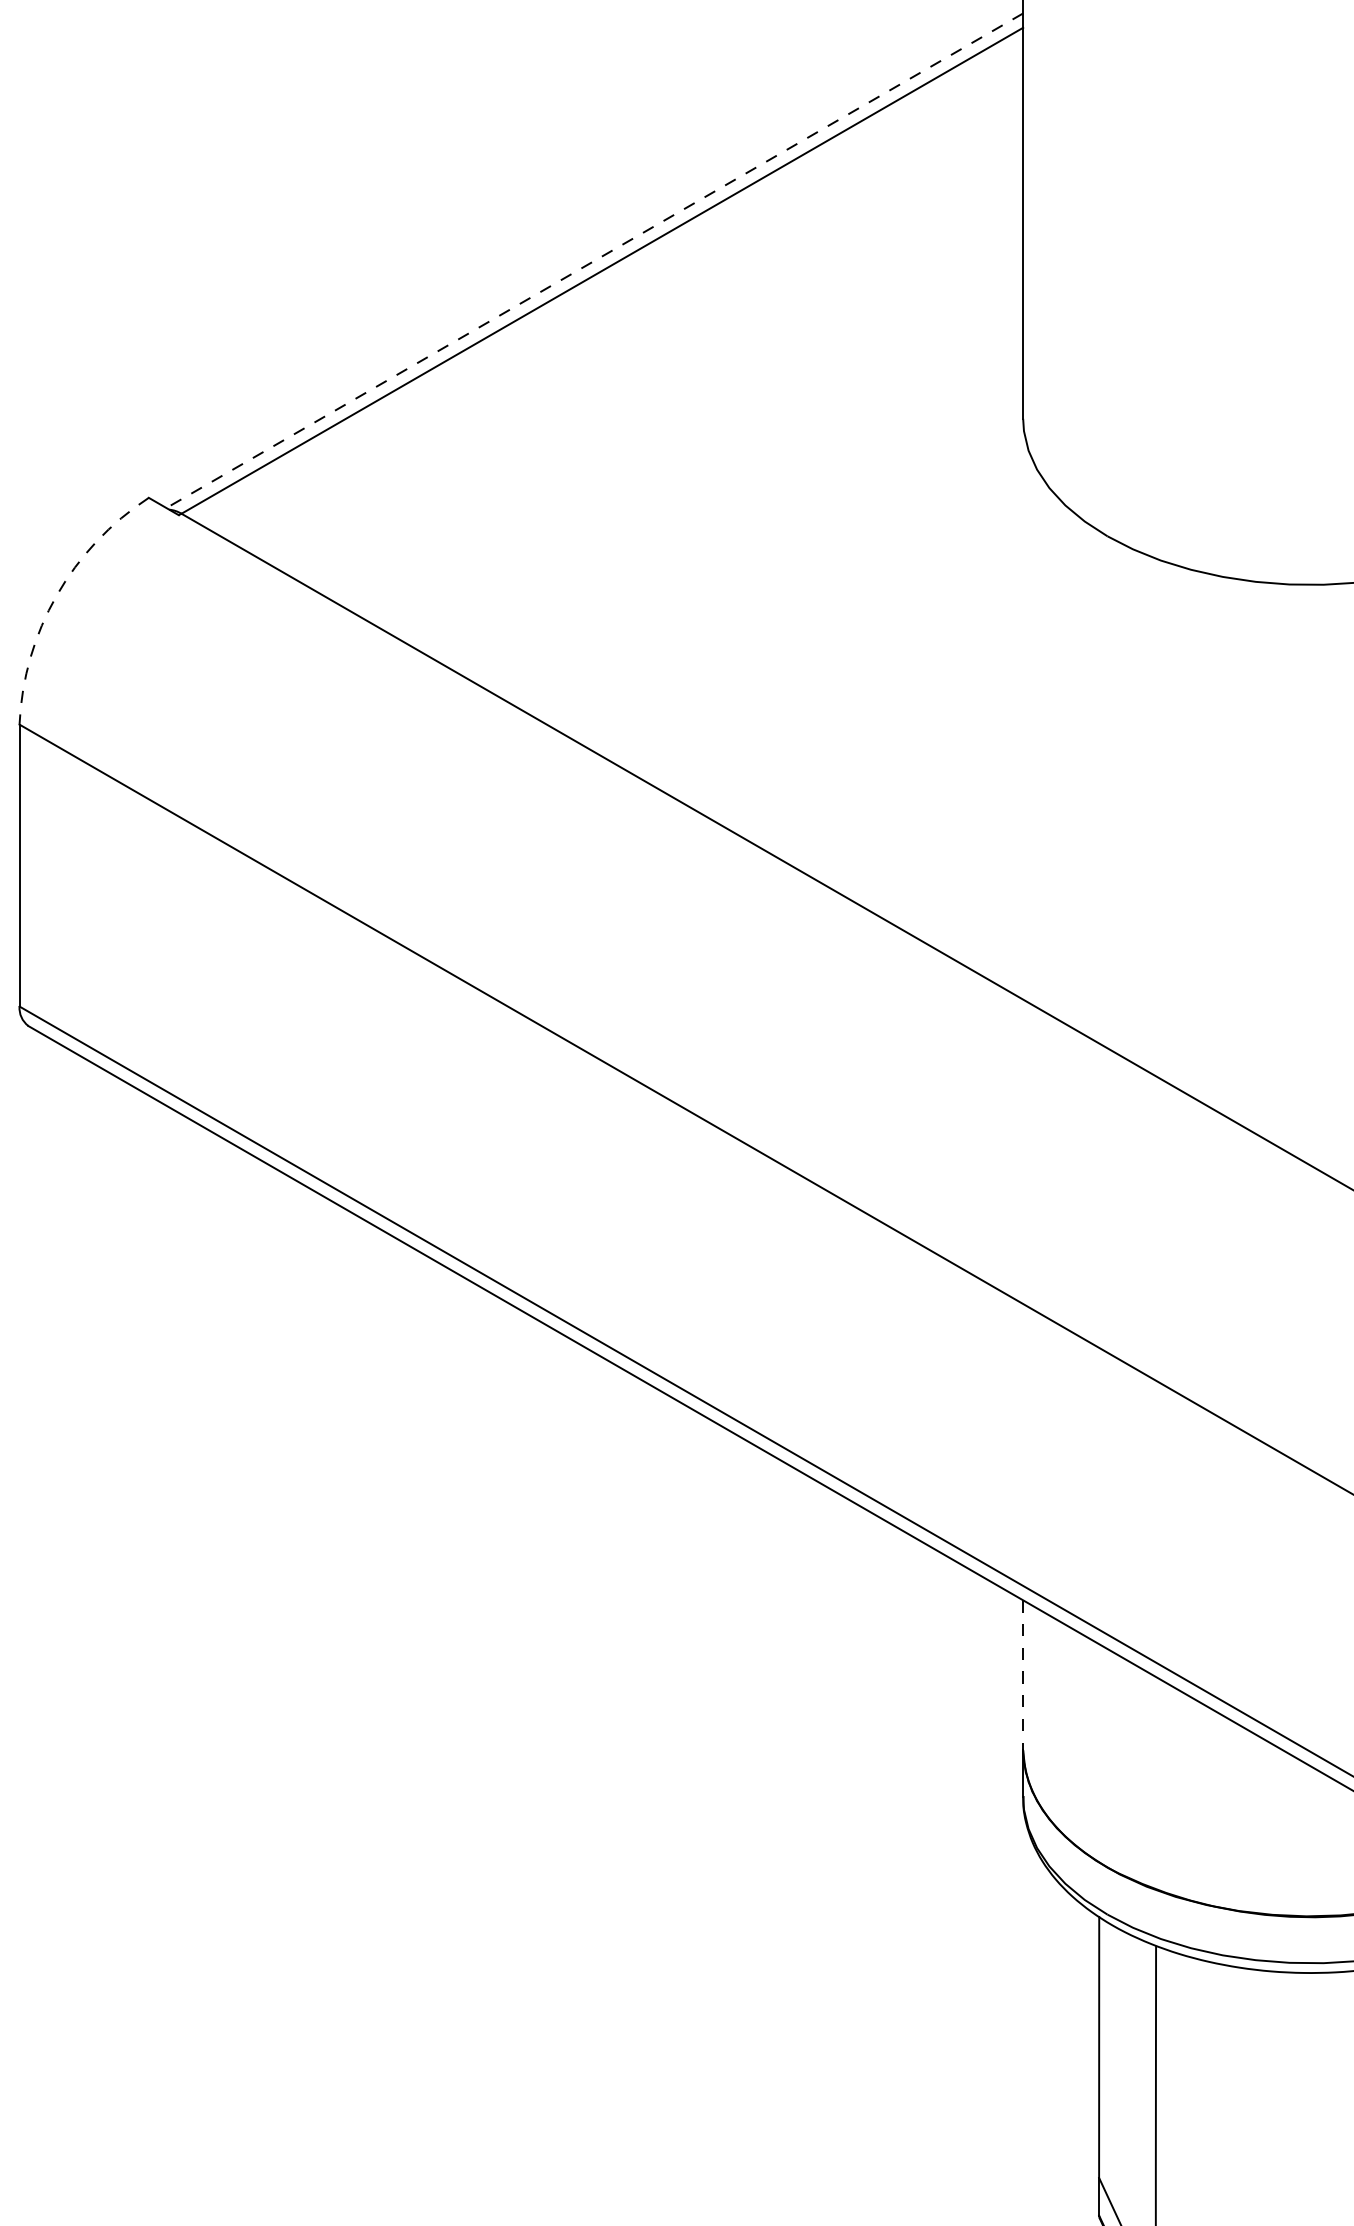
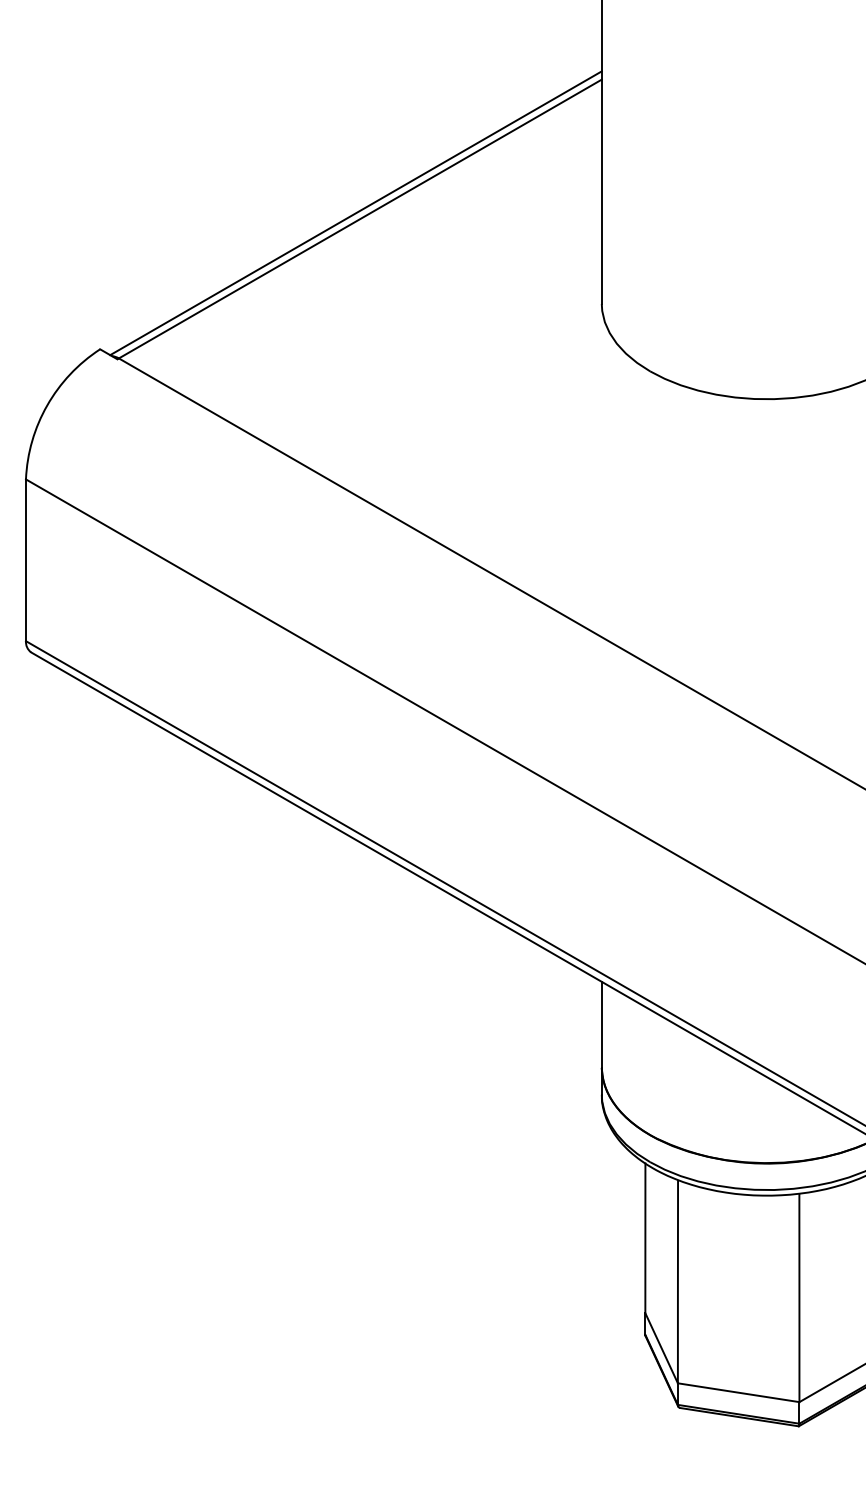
line: (595, 261) -> (356, 213), dashed -> solid
arc: (57, 595) -> (47, 405), dashed -> solid
line: (1022, 1676) -> (601, 1025), dashed -> solid

